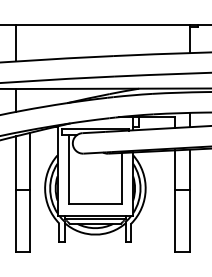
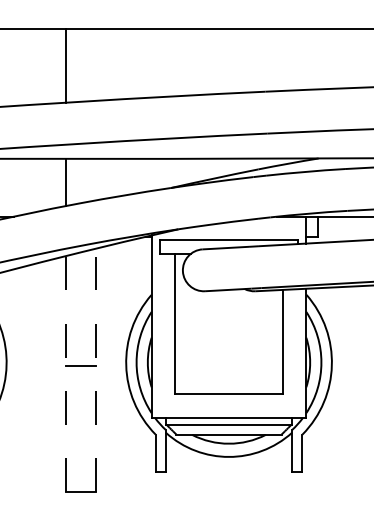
line: (30, 191) -> (96, 368), solid -> dashed
line: (15, 194) -> (65, 374), solid -> dashed

